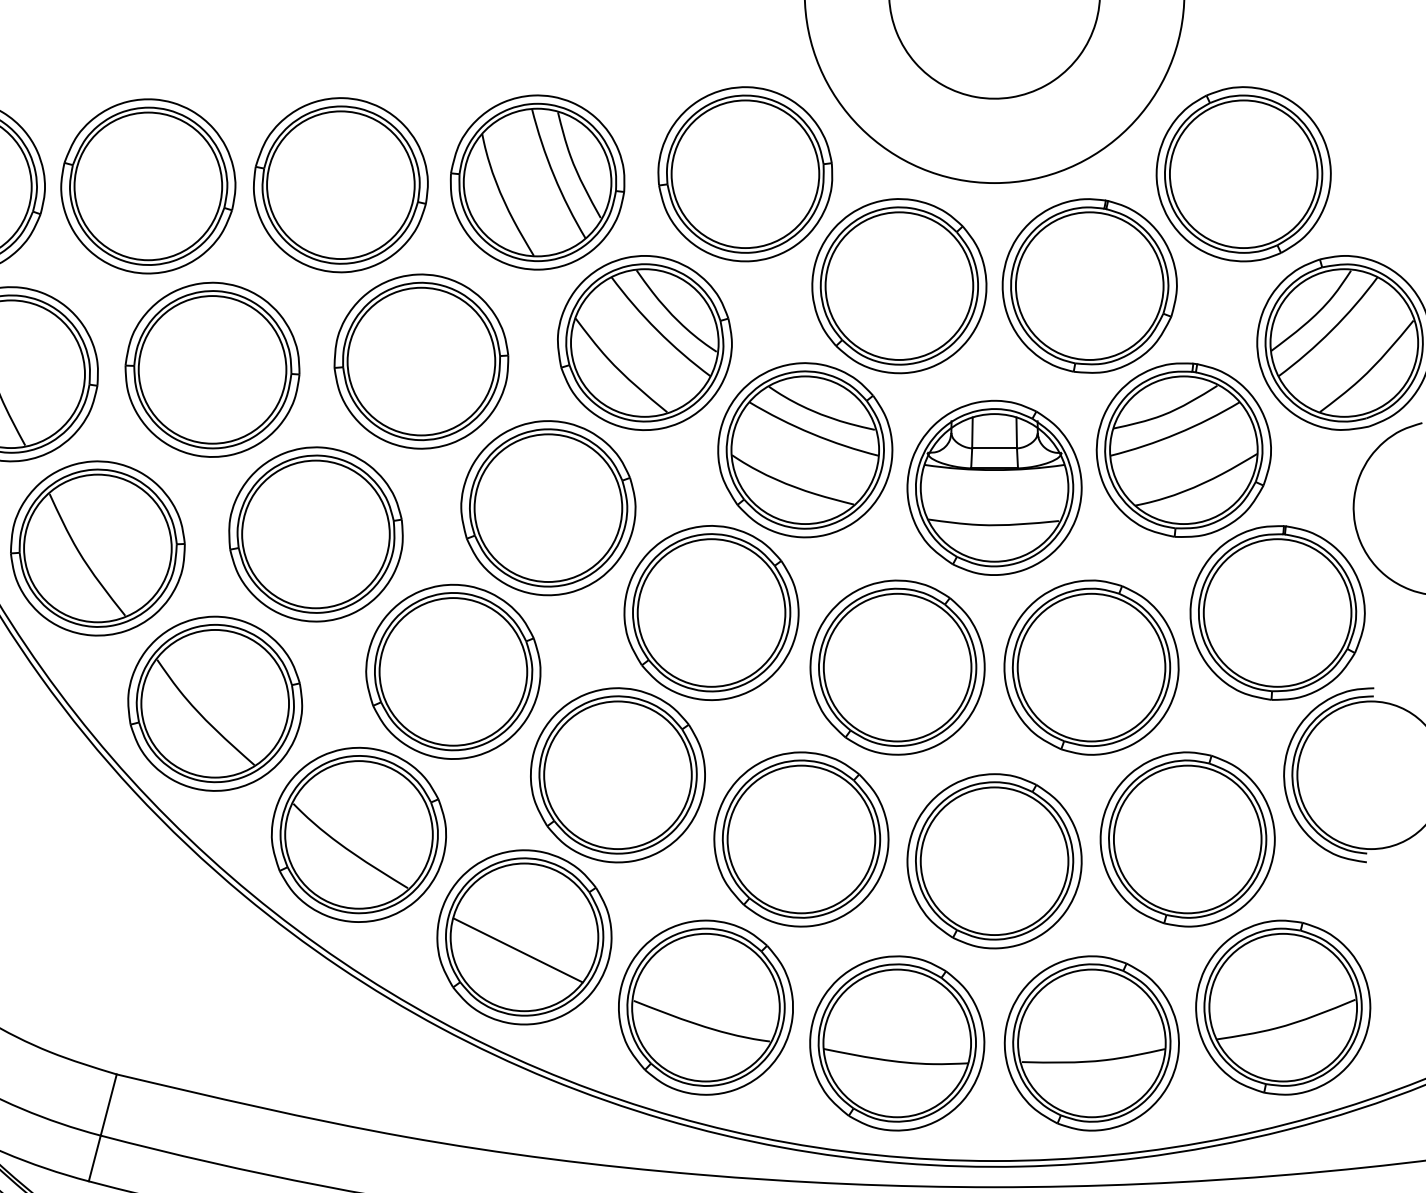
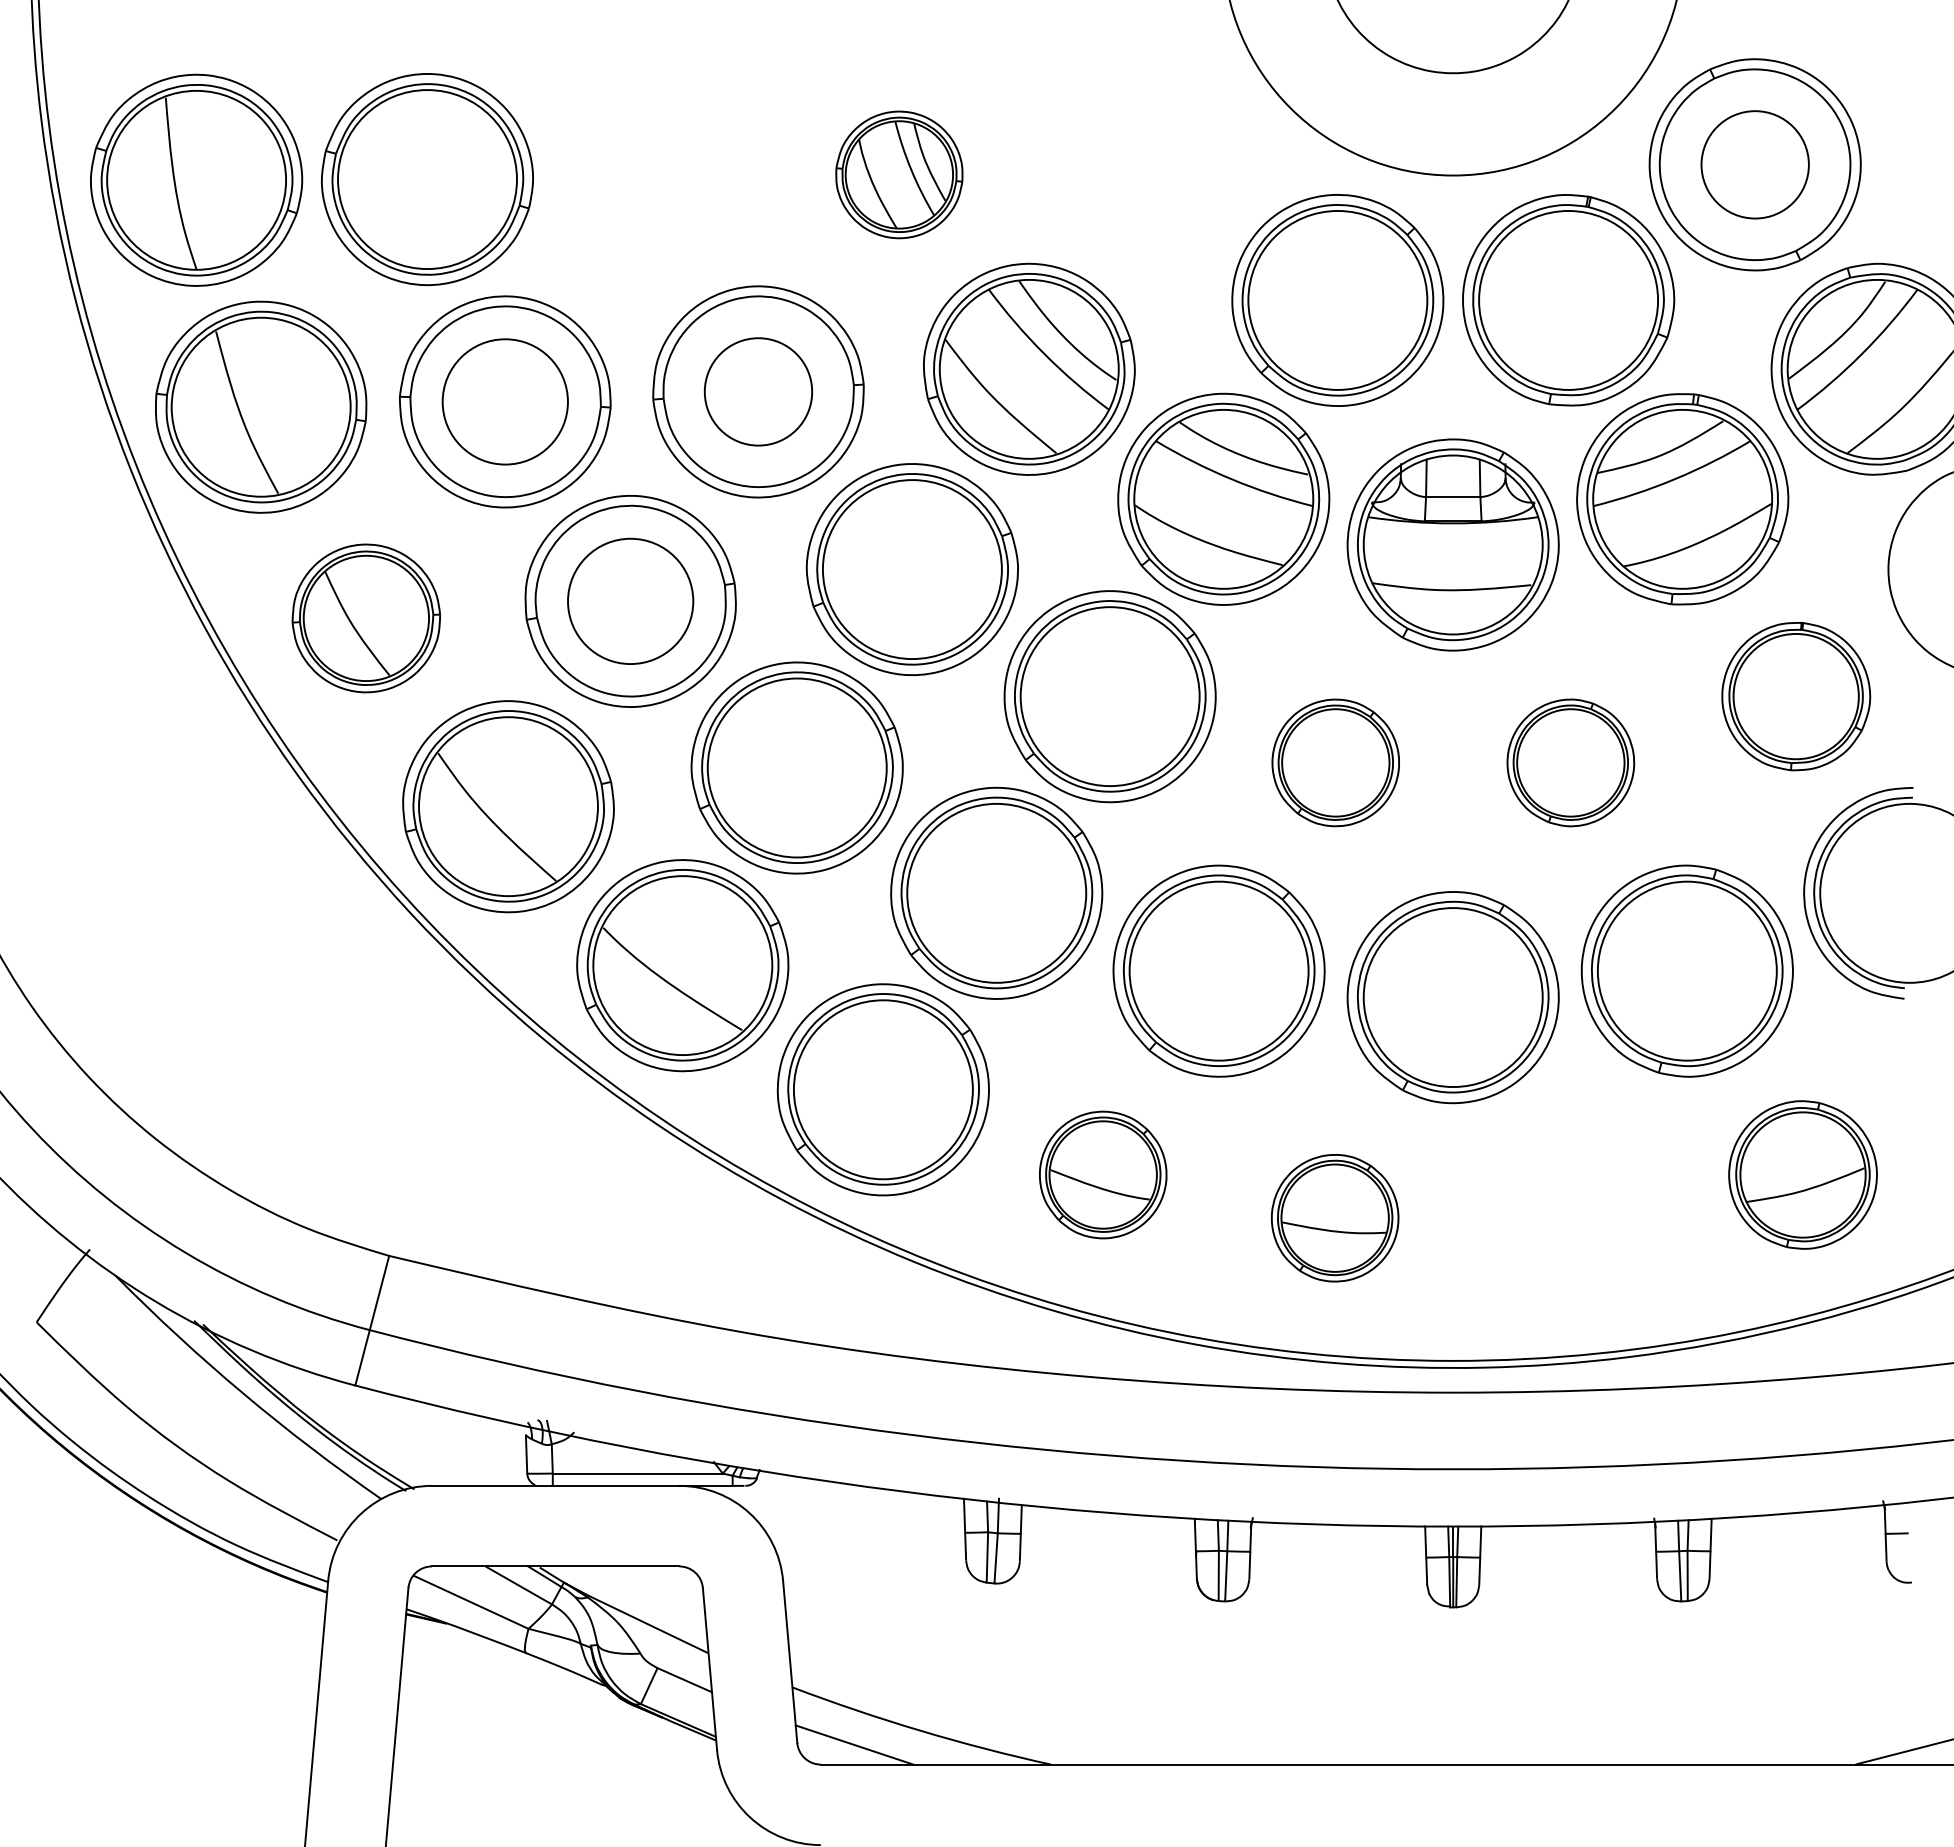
part: (744, 173) -> (1150, 164), removed
circle: (1243, 173) -> (1754, 164), size x0.6
part: (537, 182) -> (899, 174), size x0.6
part: (340, 184) -> (660, 177), removed
circle: (421, 361) -> (758, 391), size x0.6
circle: (211, 369) -> (504, 401), size x0.7
circle: (315, 533) -> (630, 600), size x0.7
part: (98, 548) -> (366, 618), size x0.7
part: (1276, 612) -> (1795, 696), size x0.7
part: (897, 667) -> (1335, 762), size x0.6
part: (1091, 667) -> (1570, 762), size x0.6
line: (517, 950) -> (875, 1105), removed
part: (705, 1007) -> (1102, 1174), size x0.6
part: (1282, 1007) -> (1802, 1174), size x0.7
part: (896, 1042) -> (1334, 1217), size x0.6
part: (1091, 1042) -> (1570, 1217), removed

